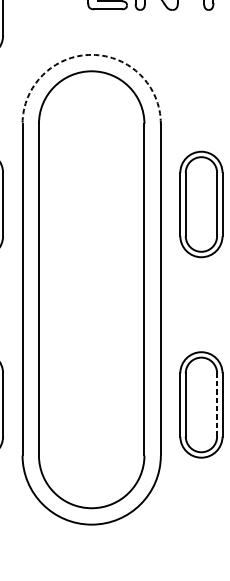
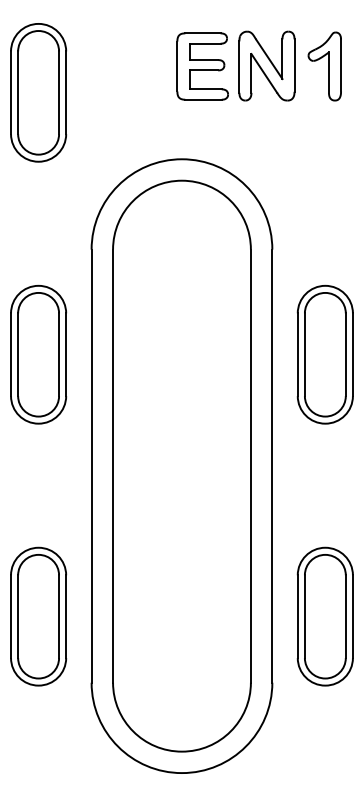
arc: (91, 55) -> (181, 159), dashed -> solid
line: (216, 404) -> (345, 616), dashed -> solid

